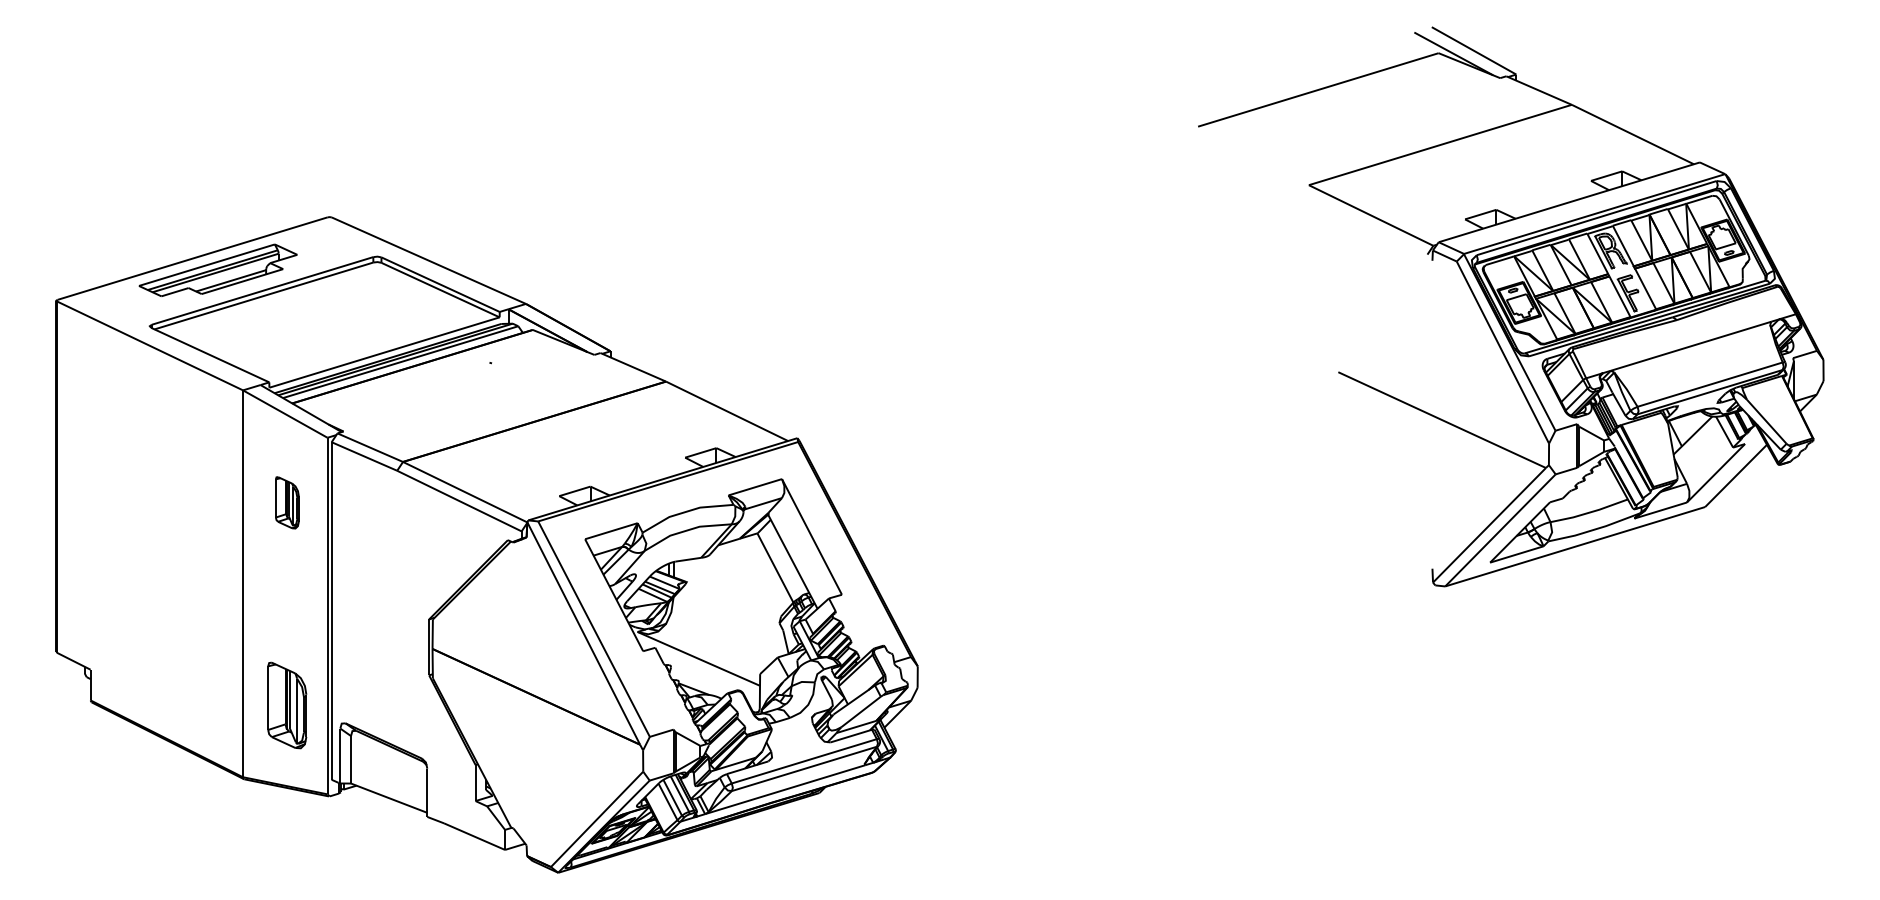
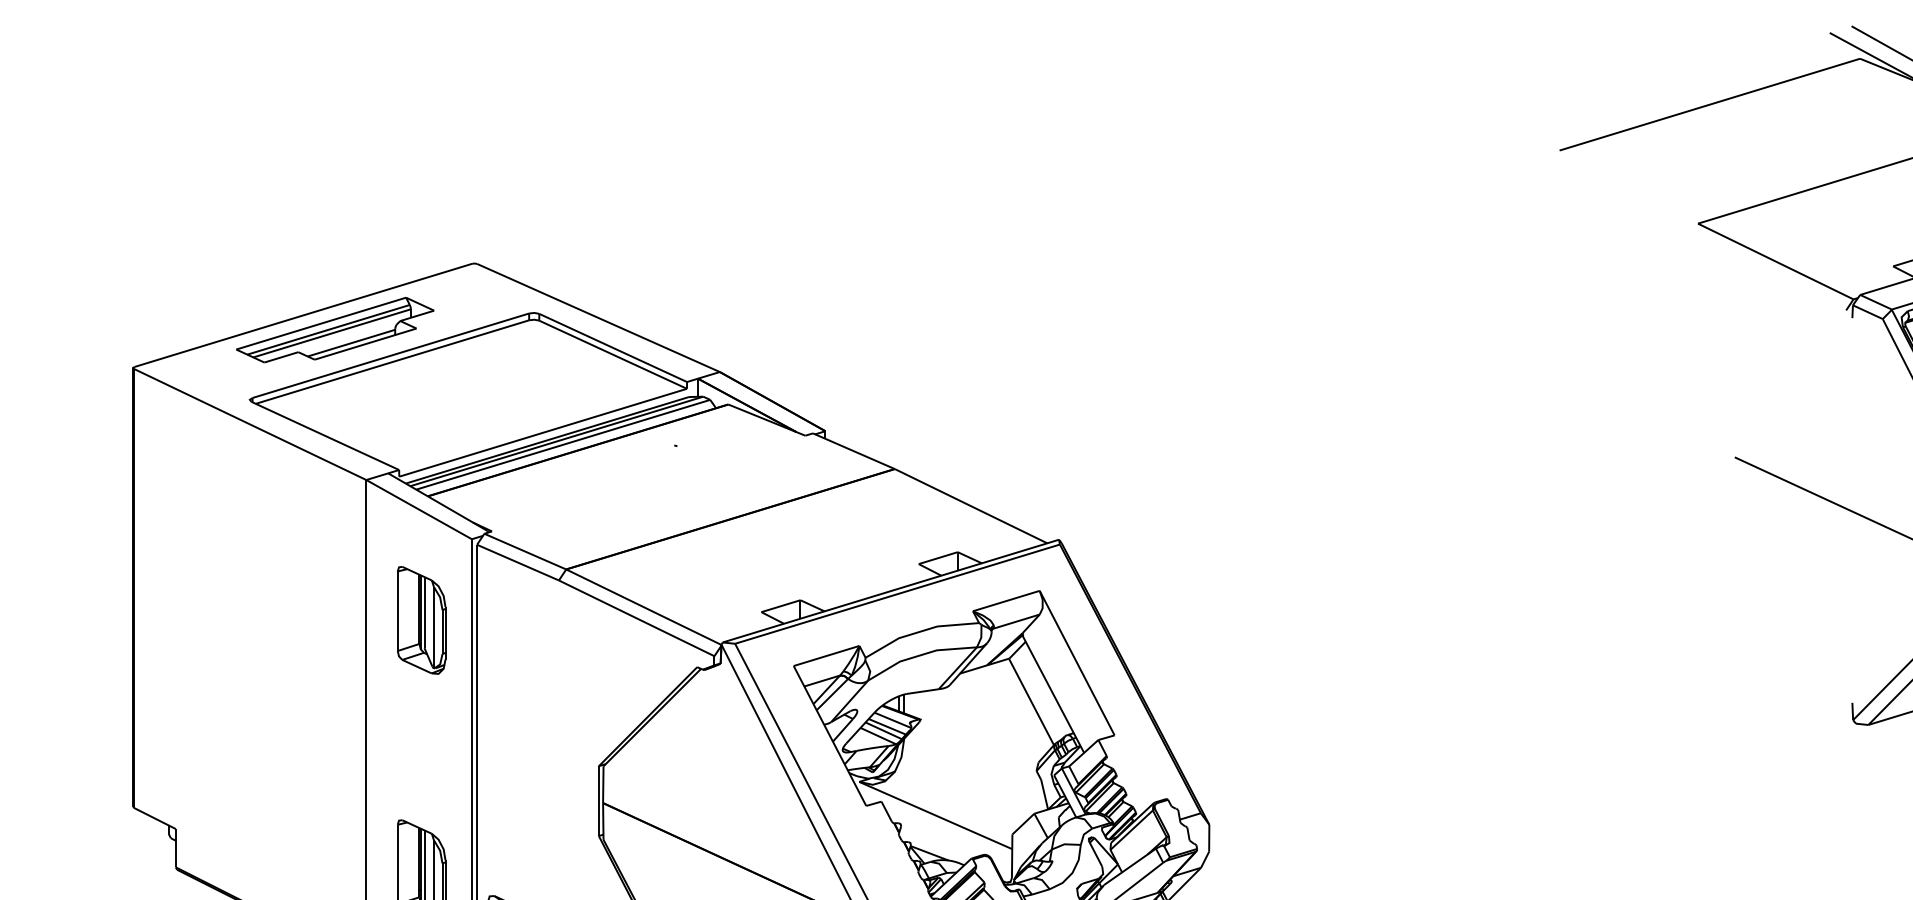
part: (287, 502) -> (421, 620), size x1.67

